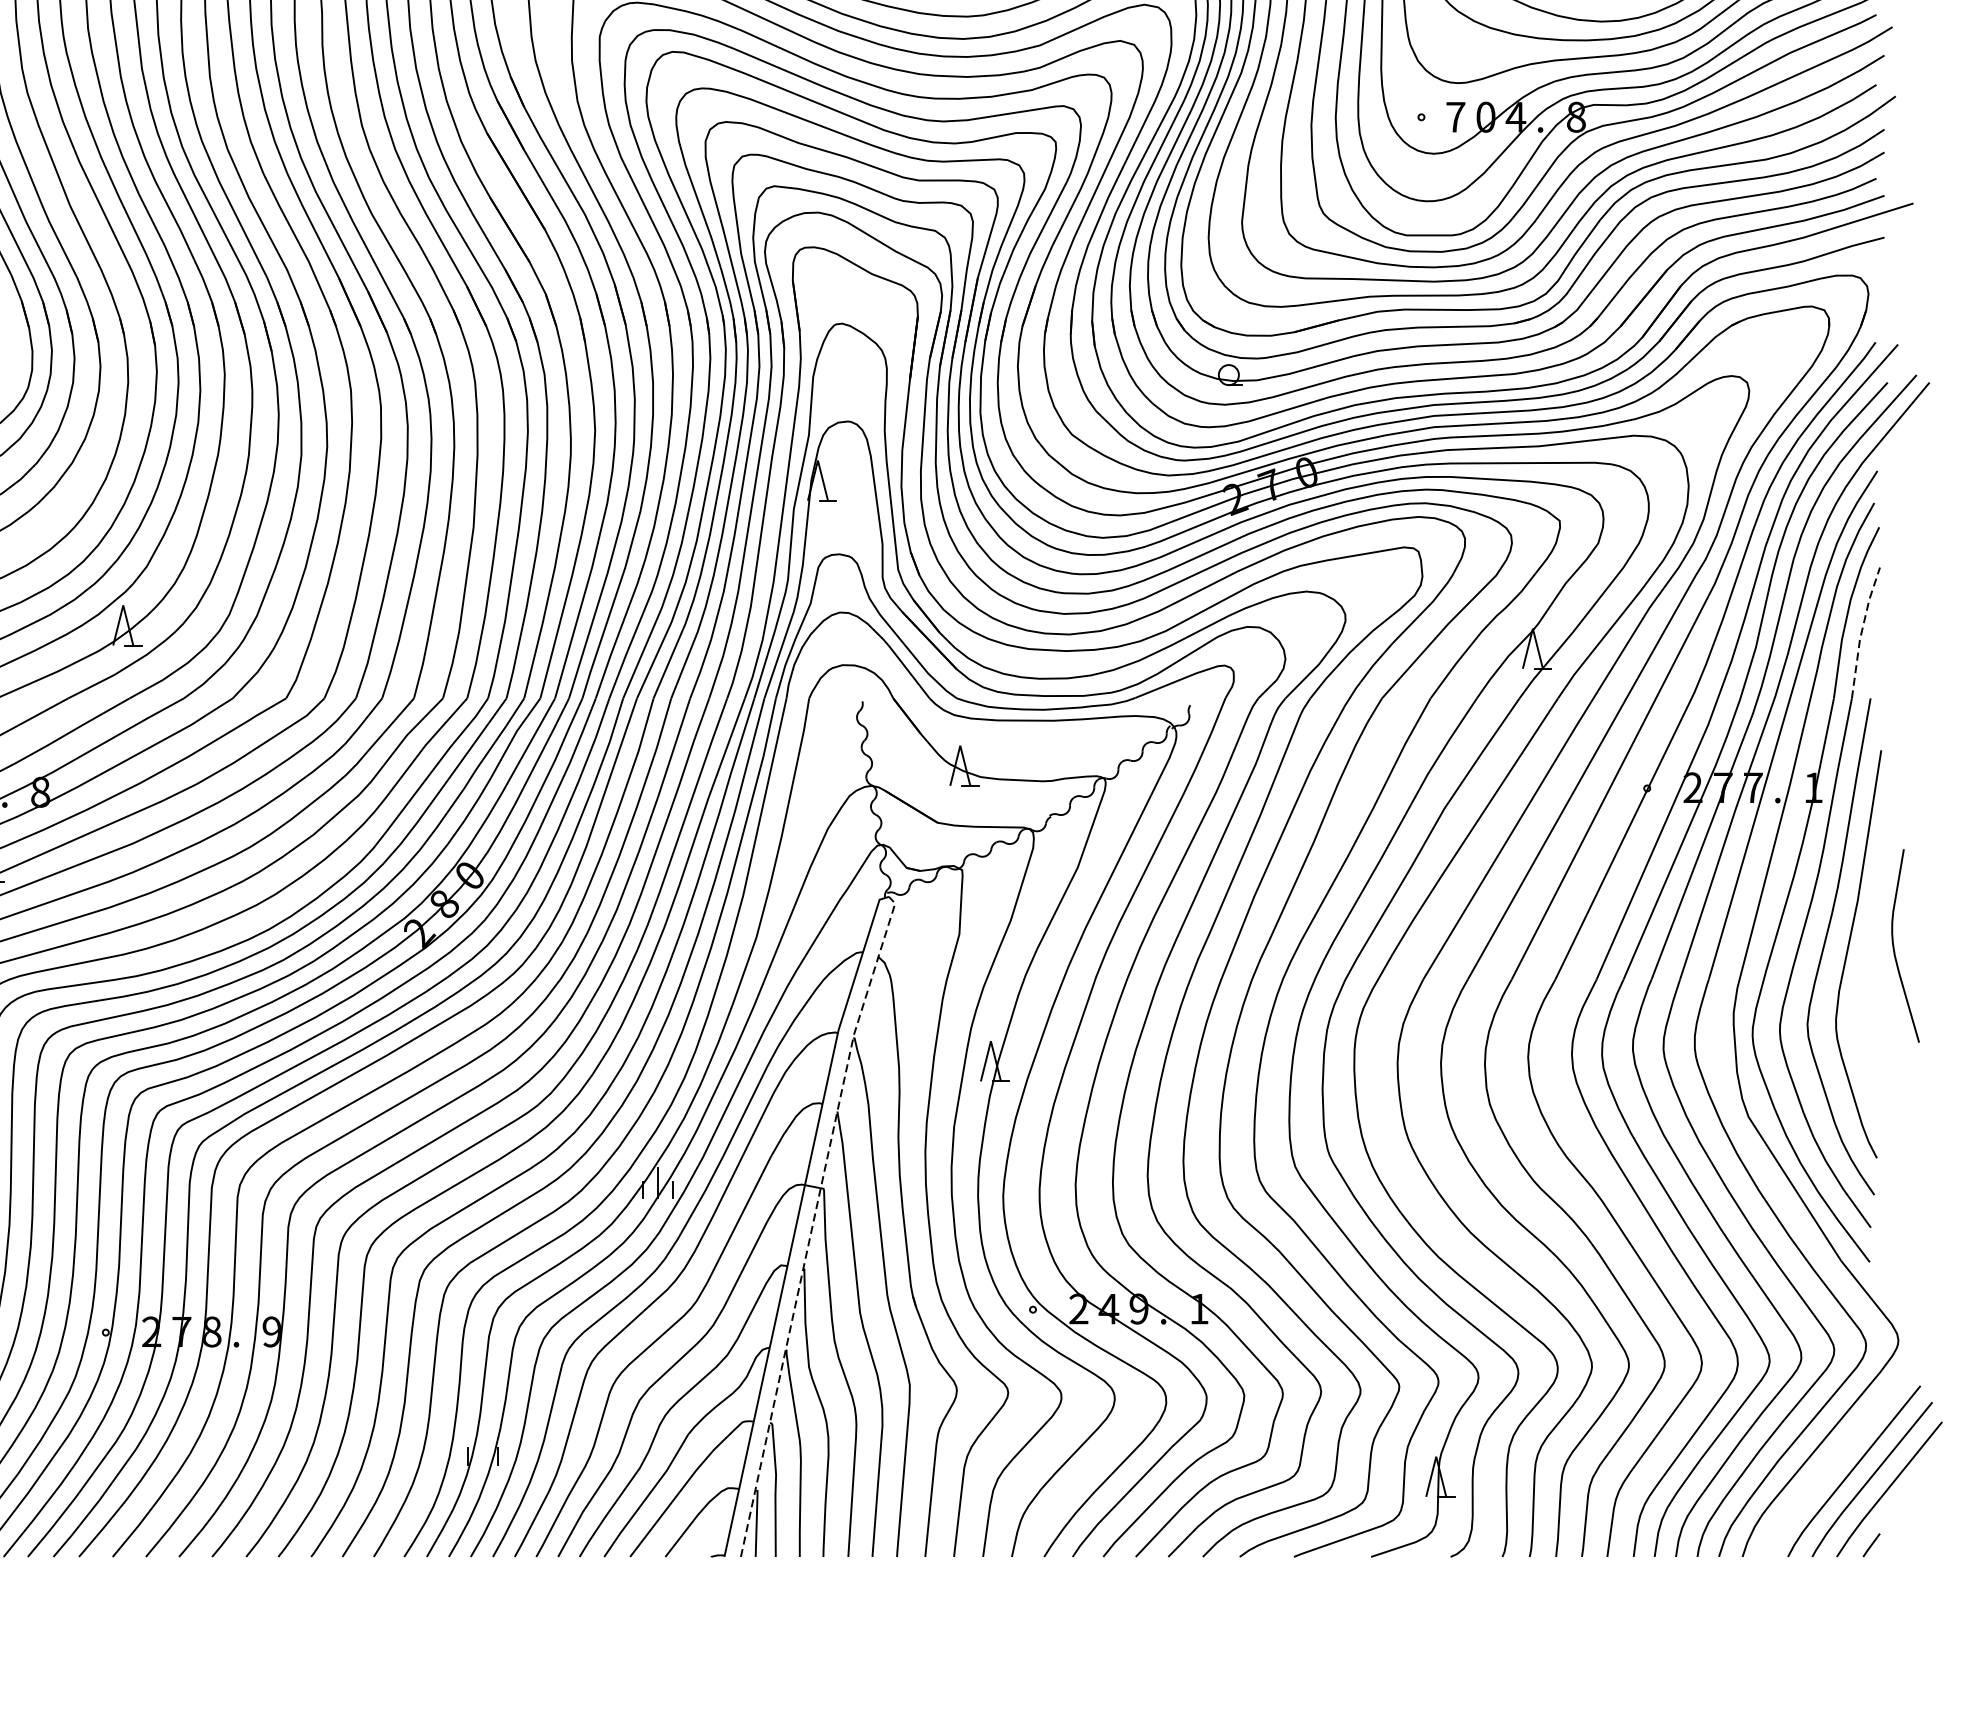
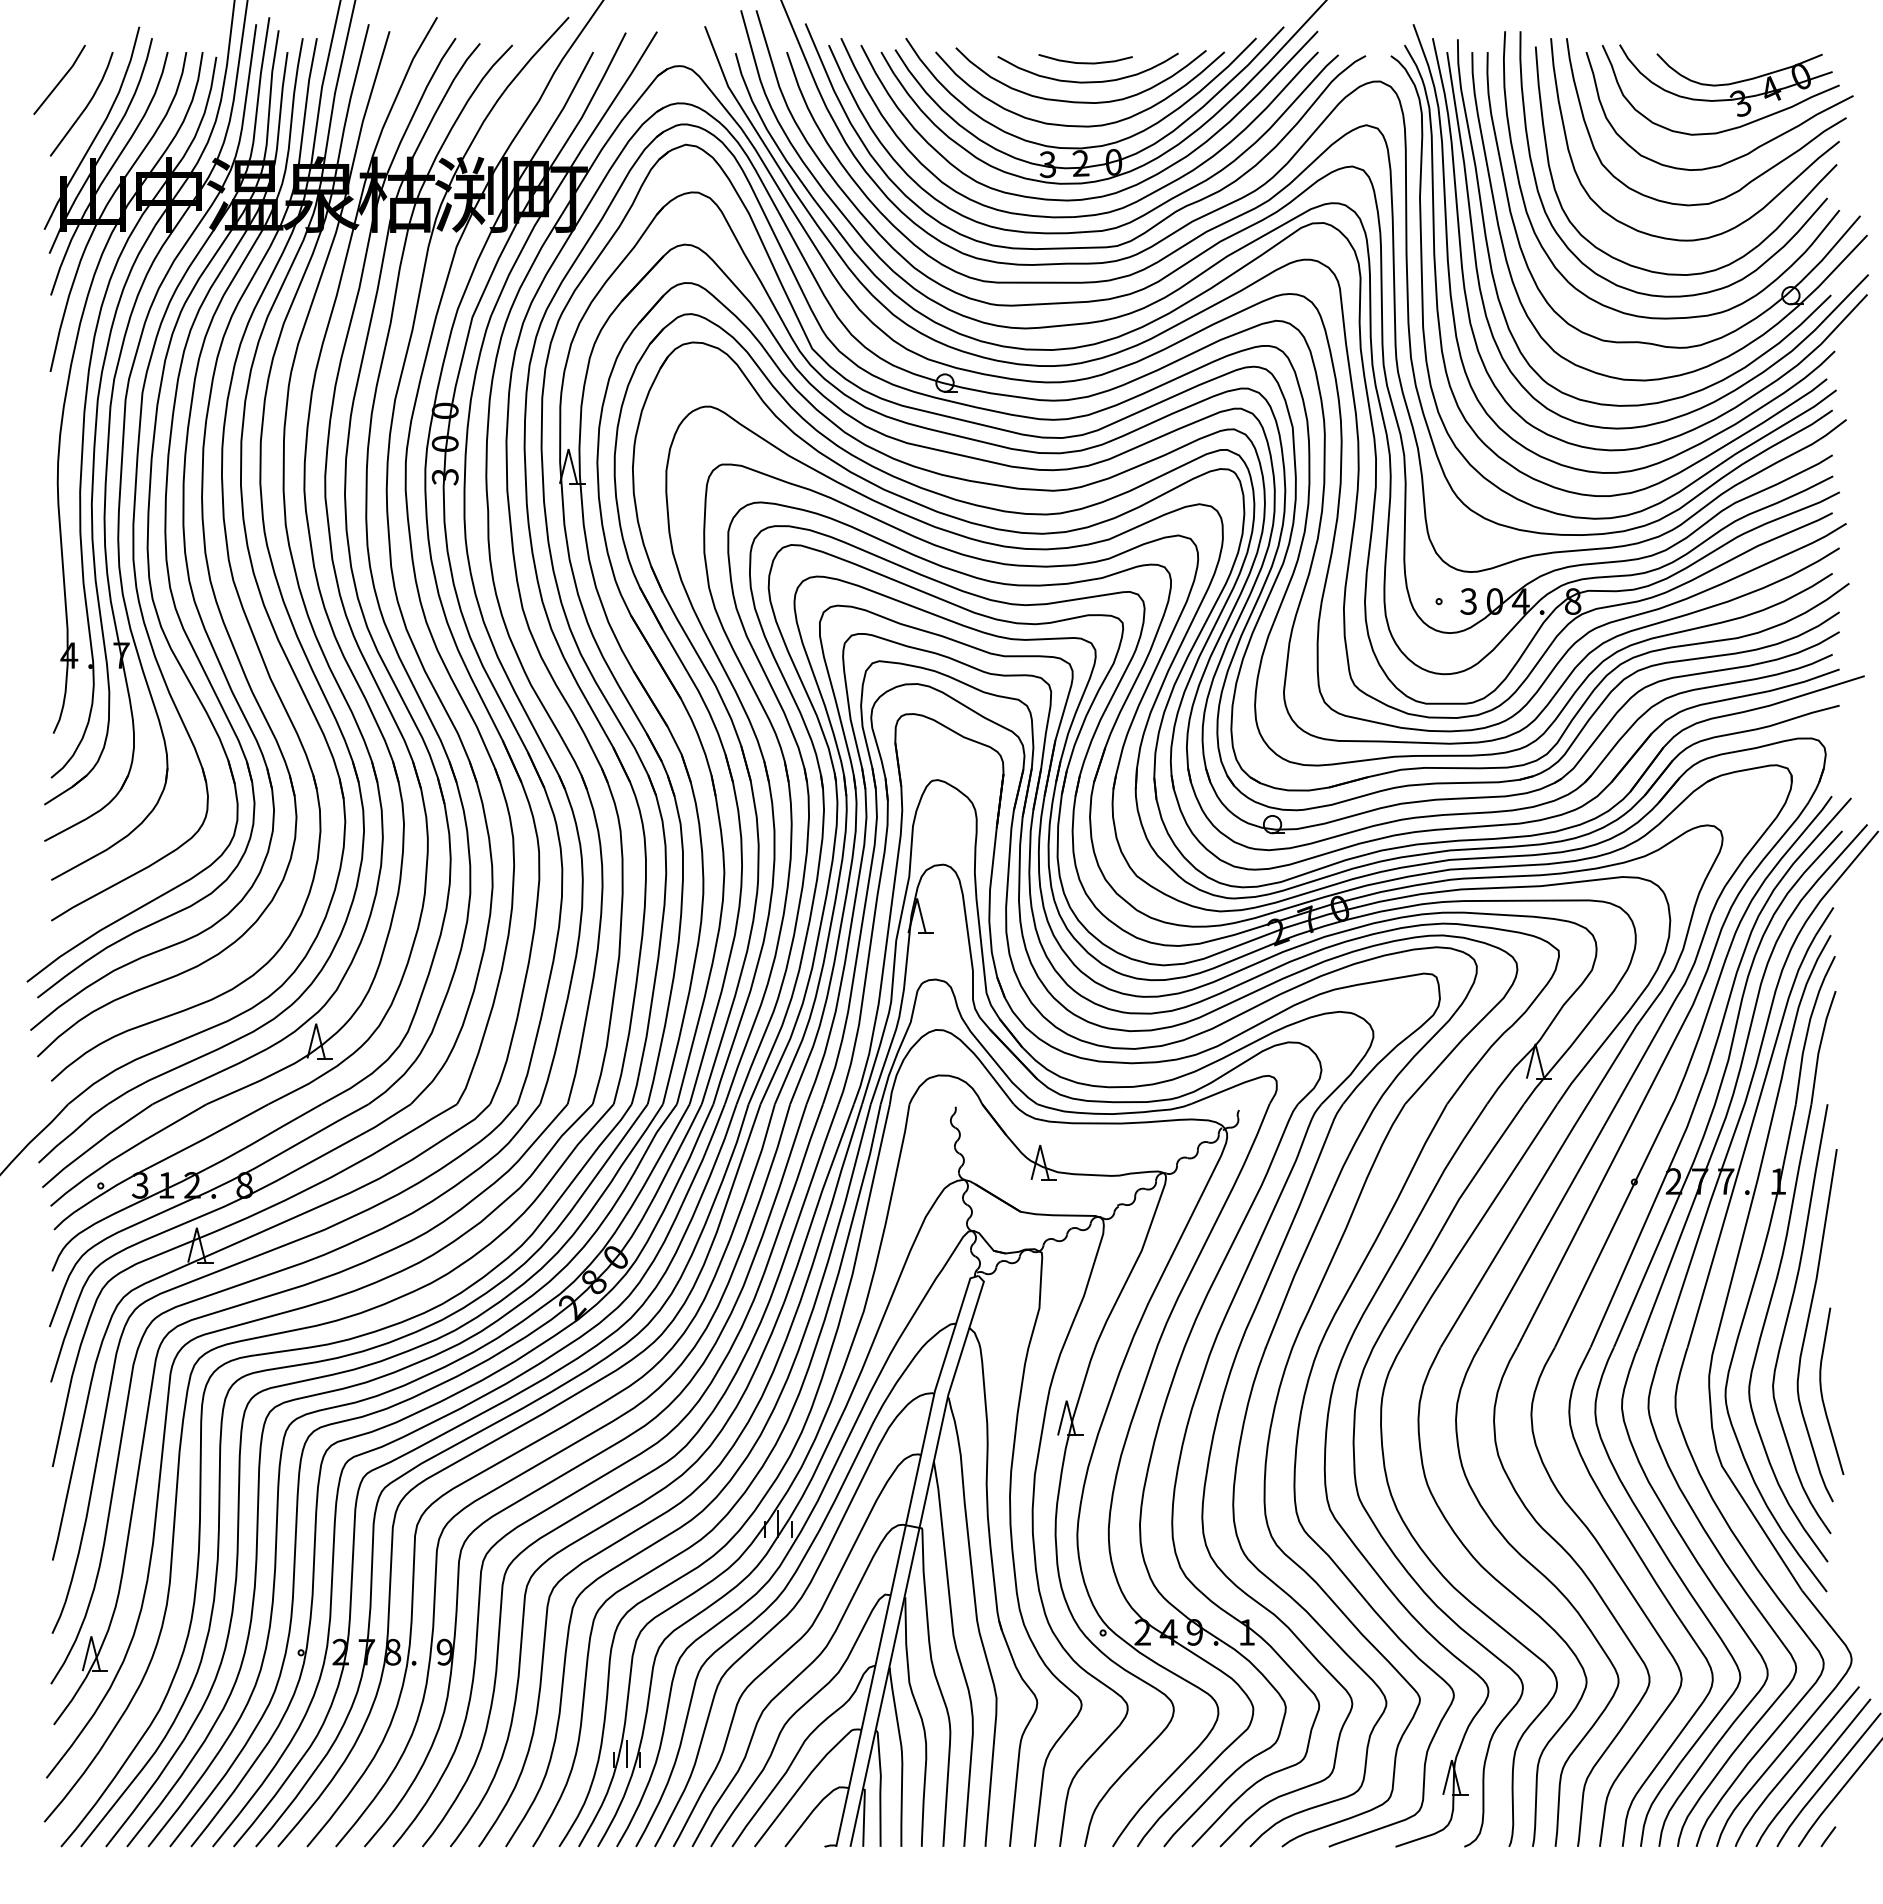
text: (1455, 117) -> (1468, 601), 7 -> 3
line: (1861, 631) -> (1819, 1046), dashed -> solid
curve: (1894, 946) -> (1822, 1391), moved
line: (813, 1222) -> (913, 1557), dashed -> solid
line: (483, 1450) -> (627, 1754), added
curve: (1833, 1461) -> (1795, 1764), added

